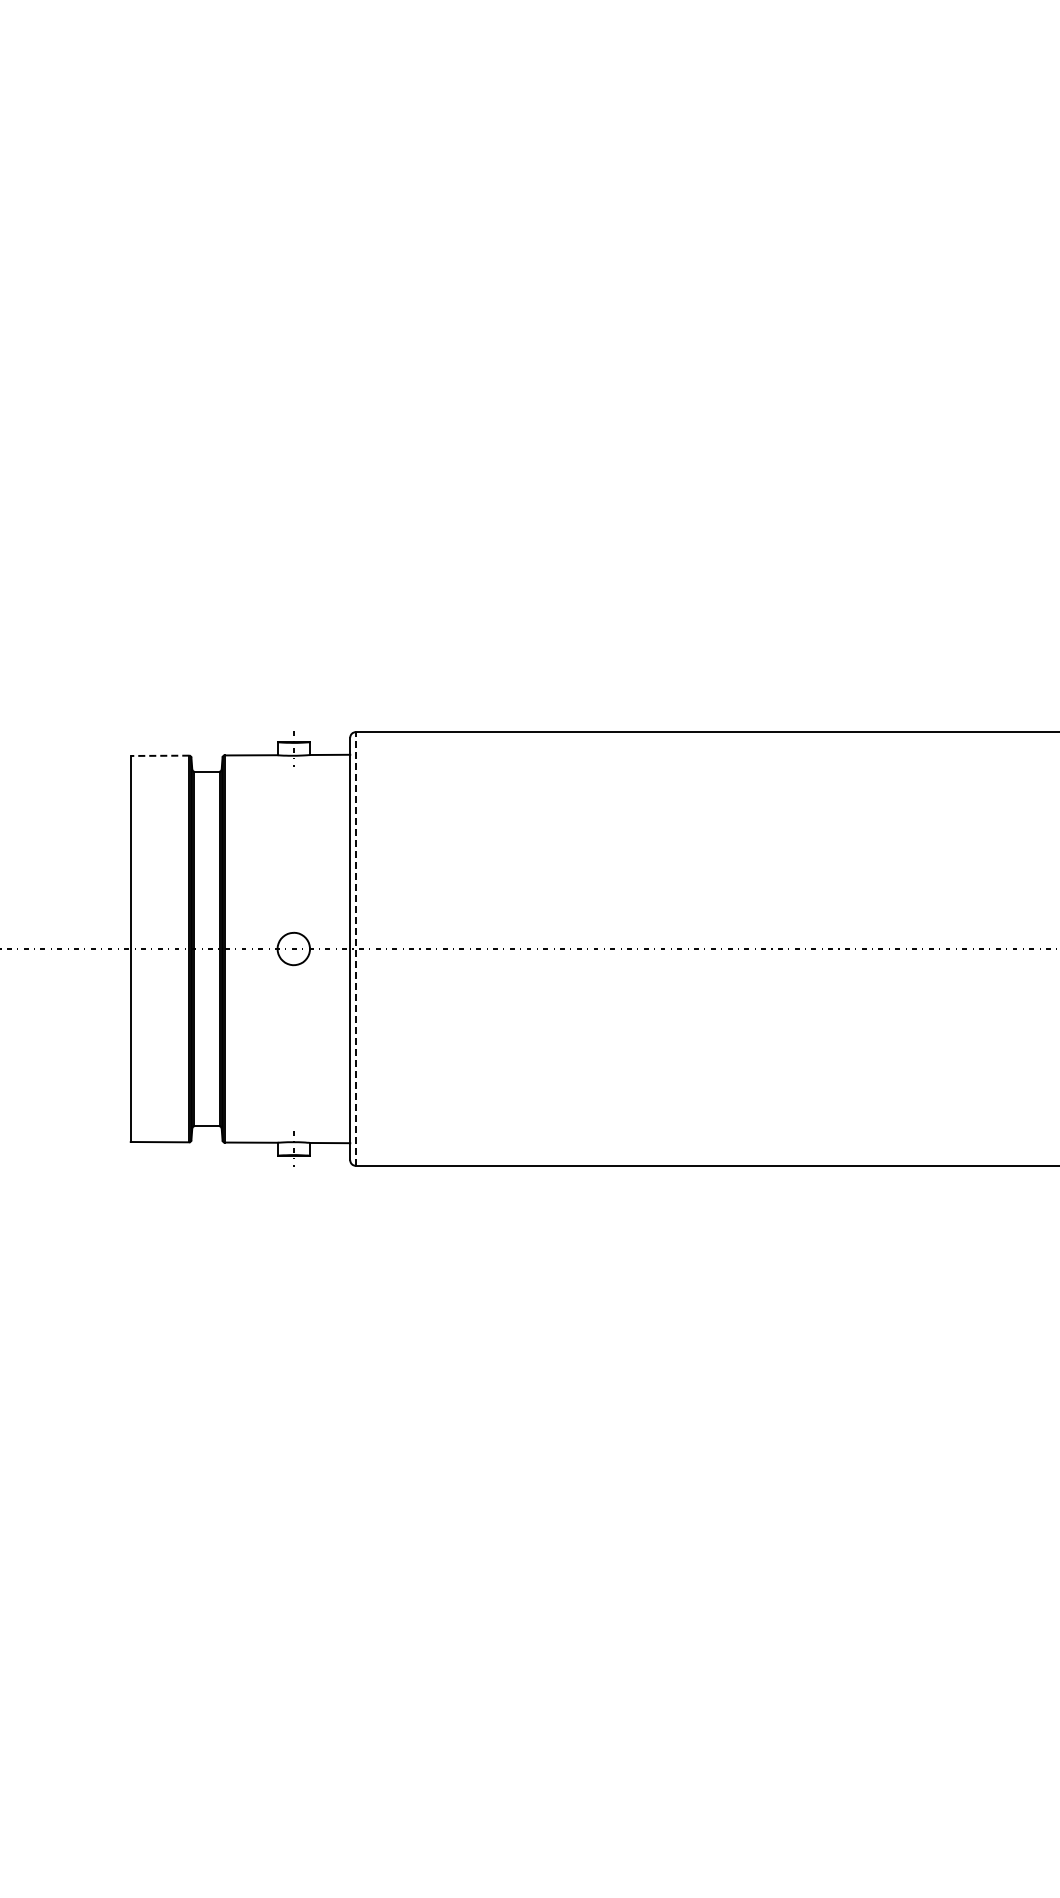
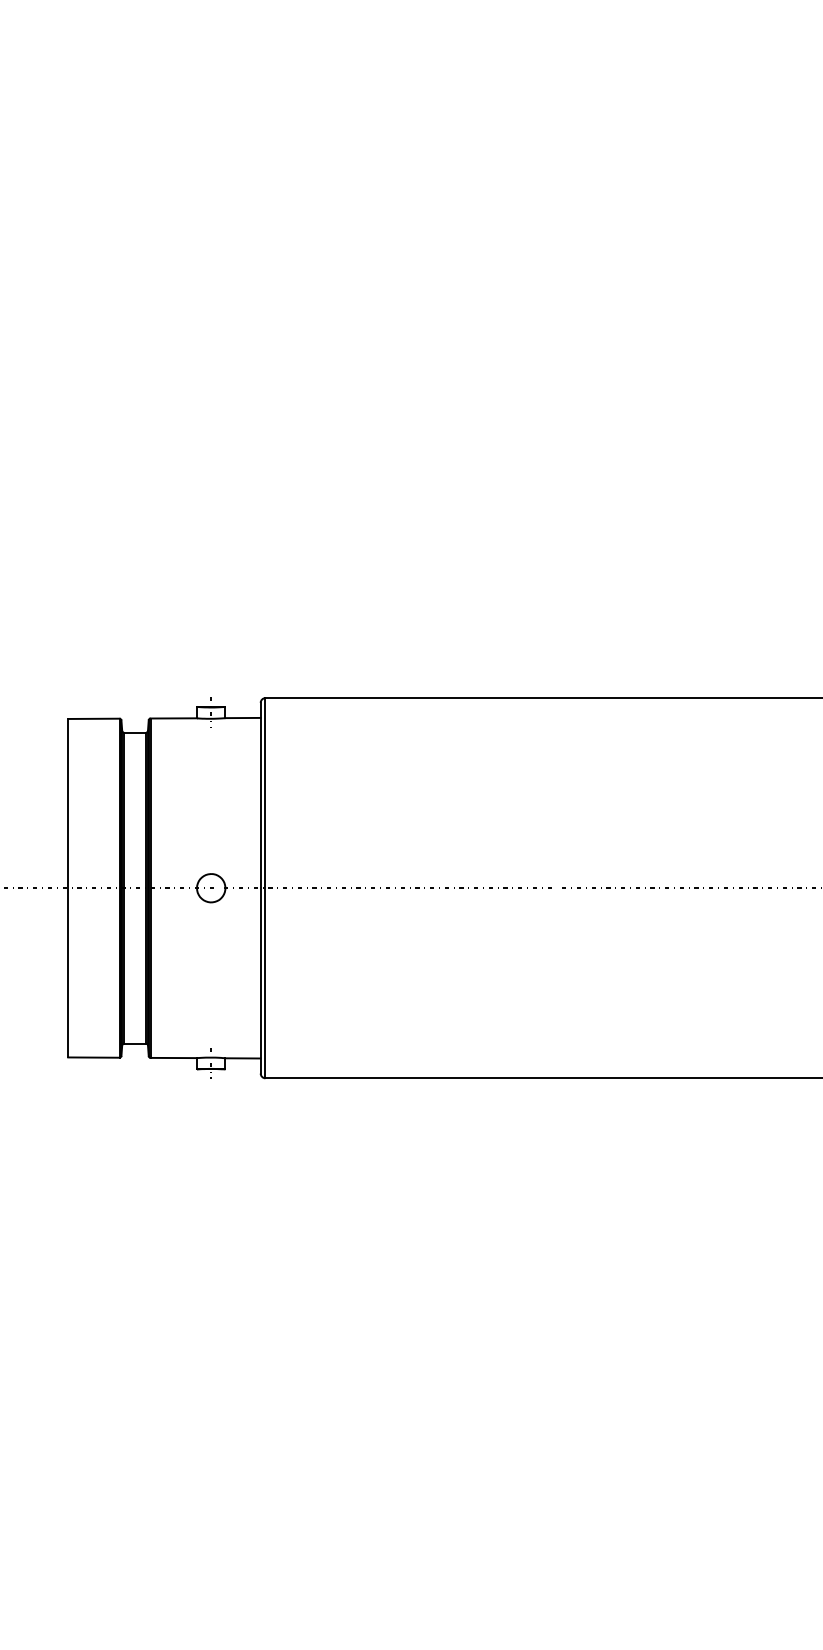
line: (159, 755) -> (93, 718), dashed -> solid
line: (355, 949) -> (265, 888), dashed -> solid

